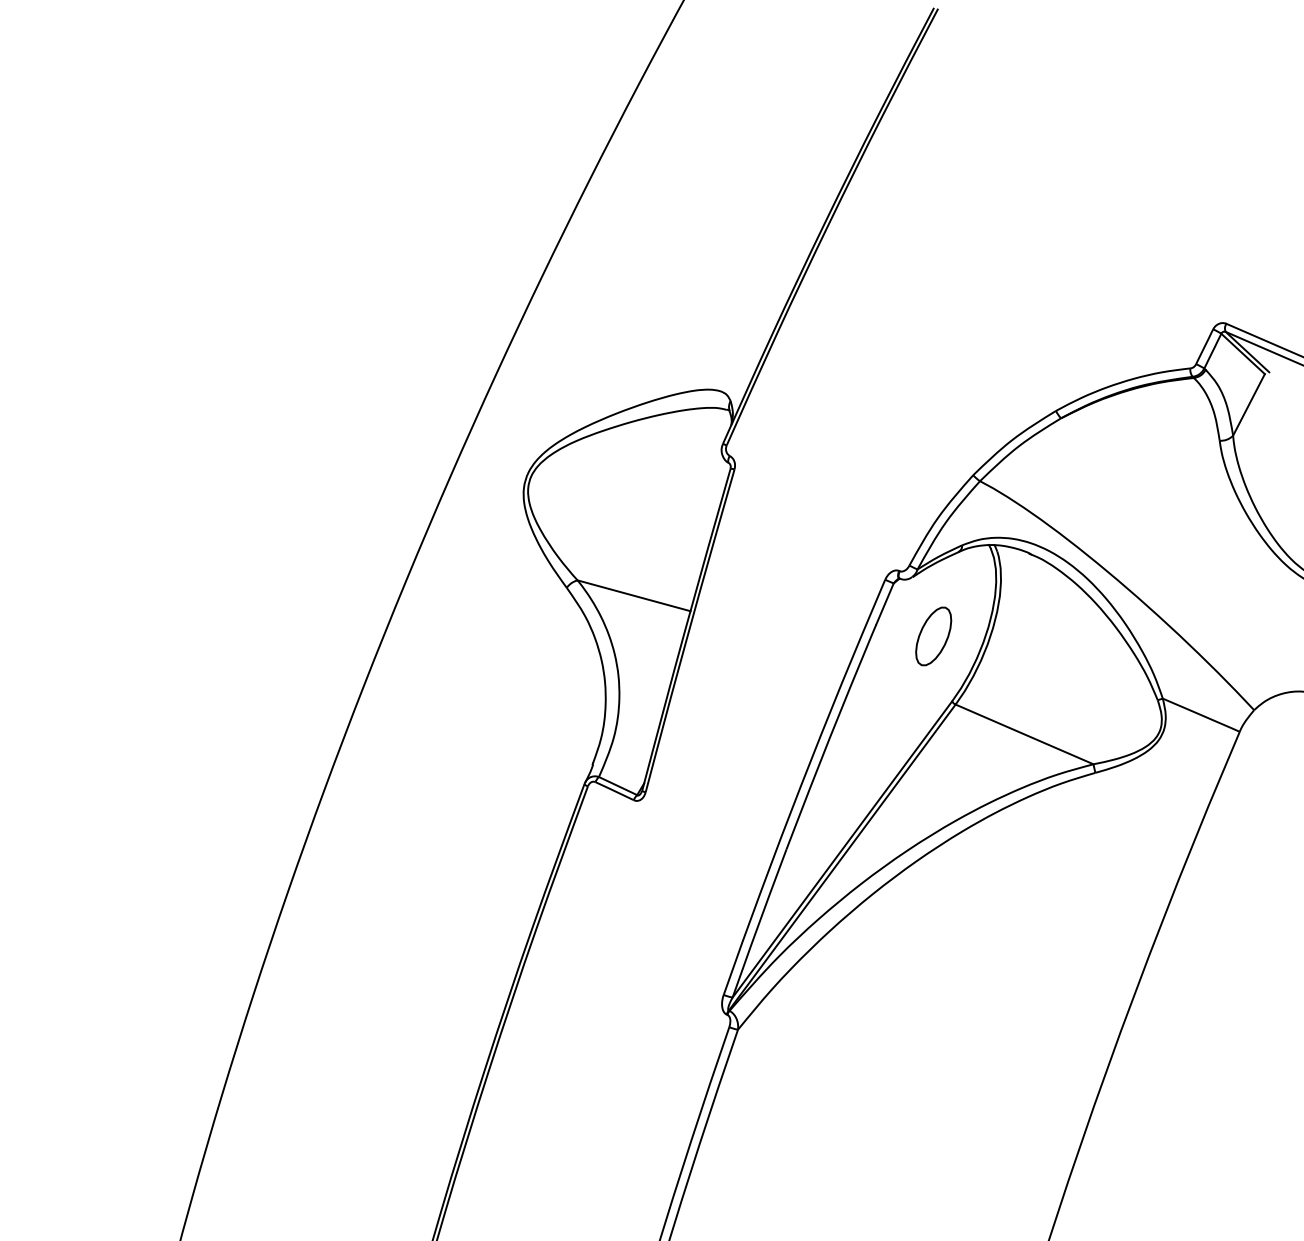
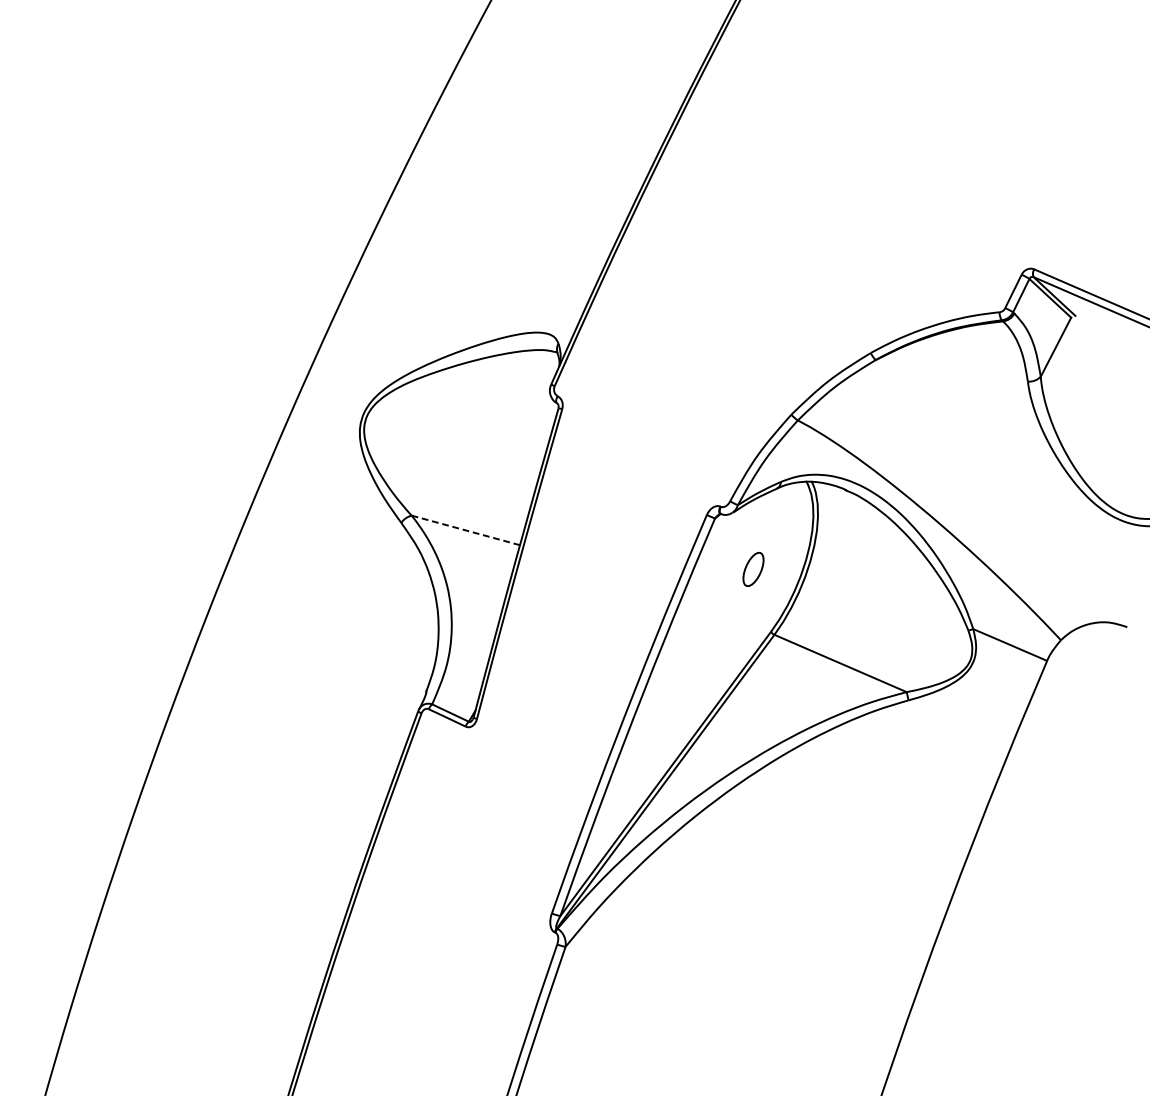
line: (634, 595) -> (466, 530), solid -> dashed
part: (933, 636) -> (753, 569), size x0.6

